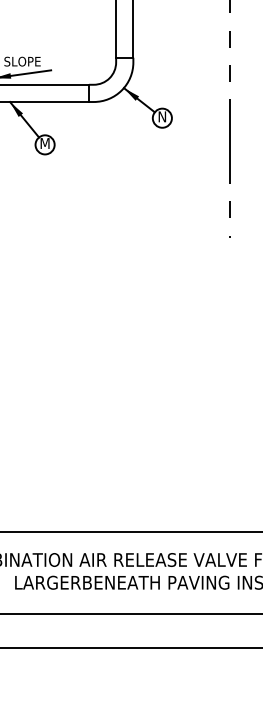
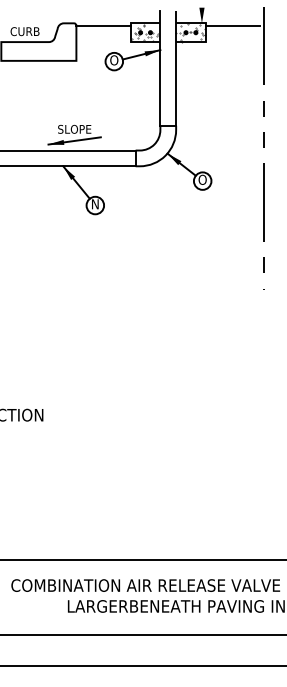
text: (162, 116) -> (202, 179), N -> O
text: (45, 143) -> (95, 204), M -> N

